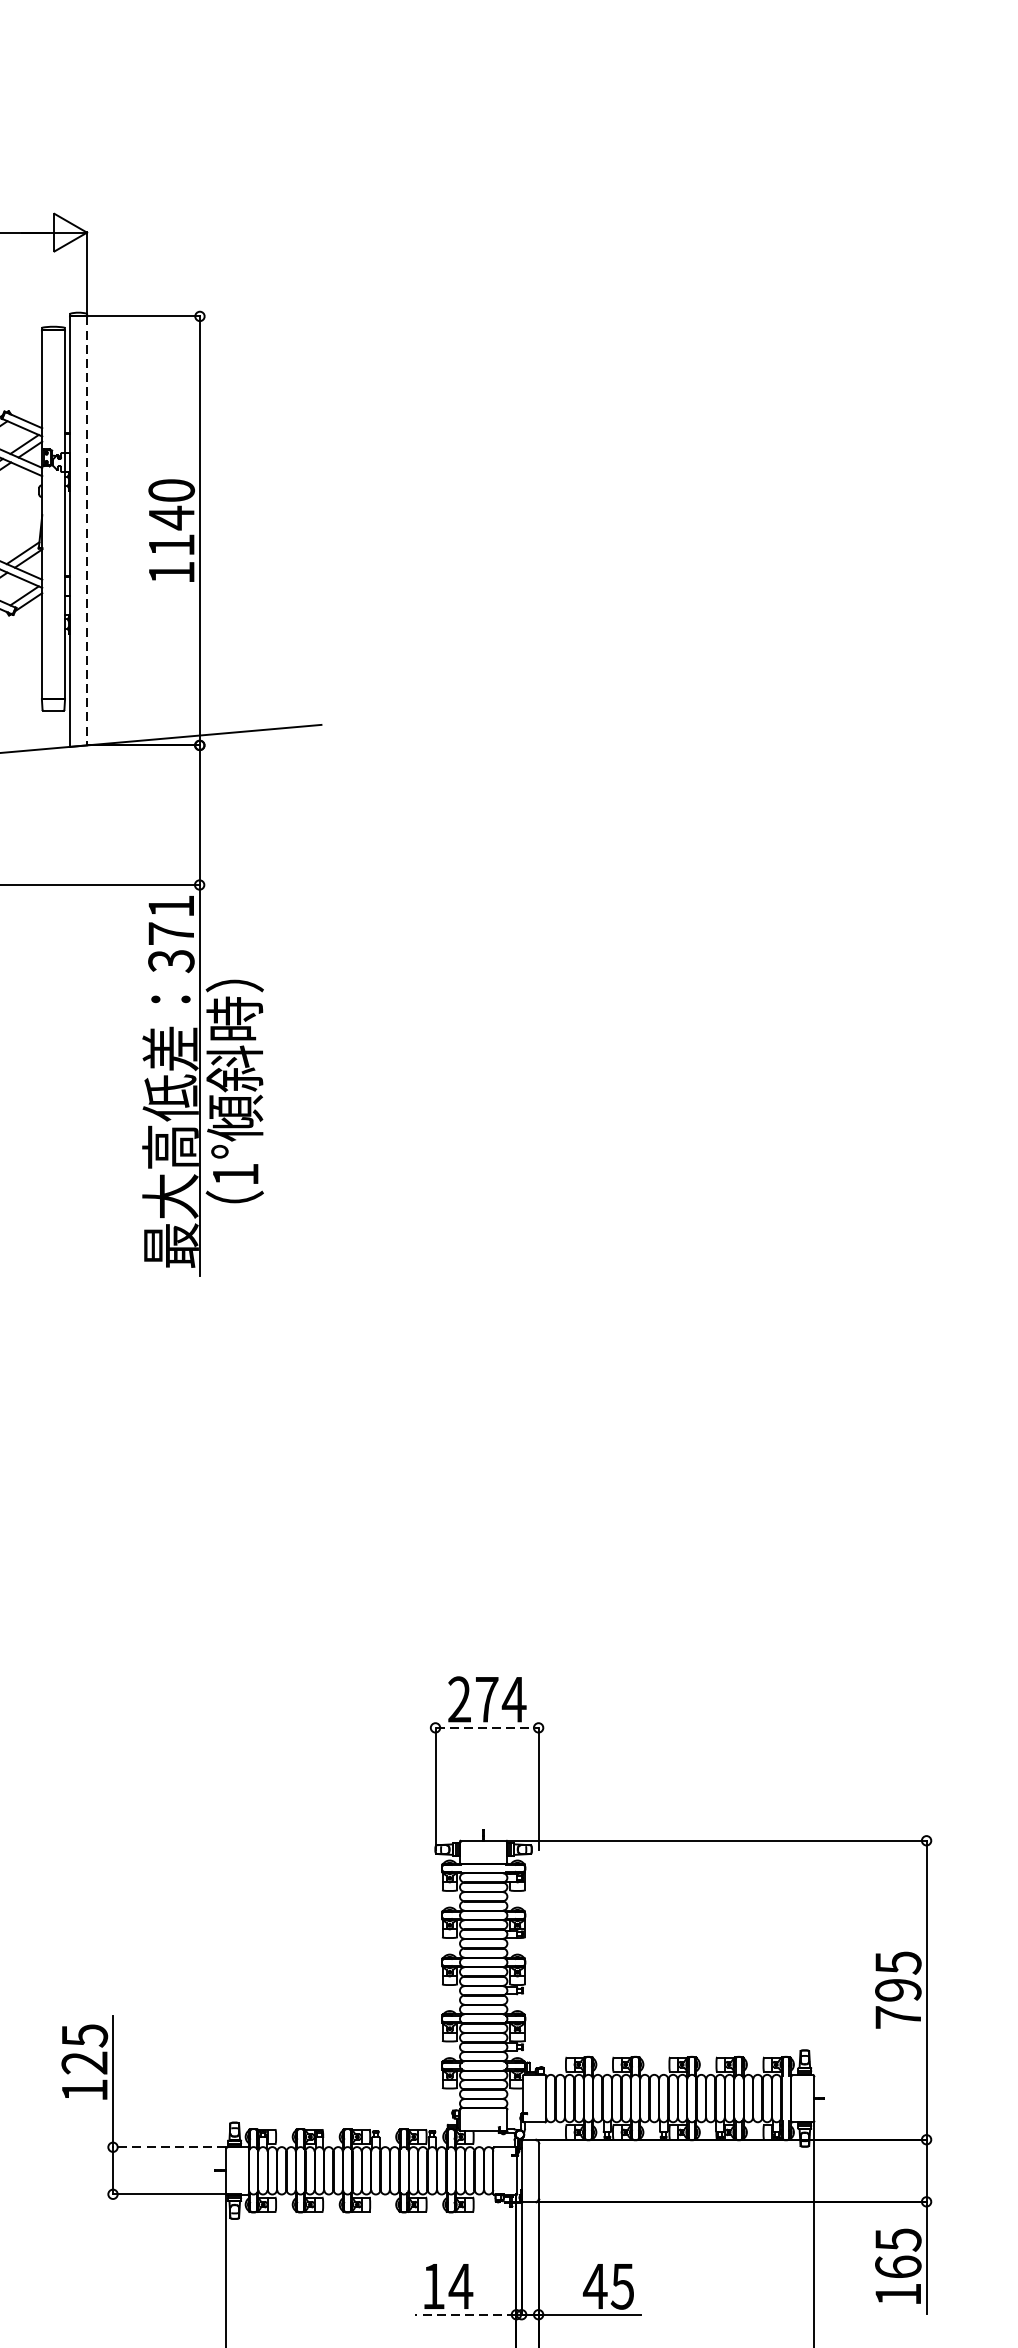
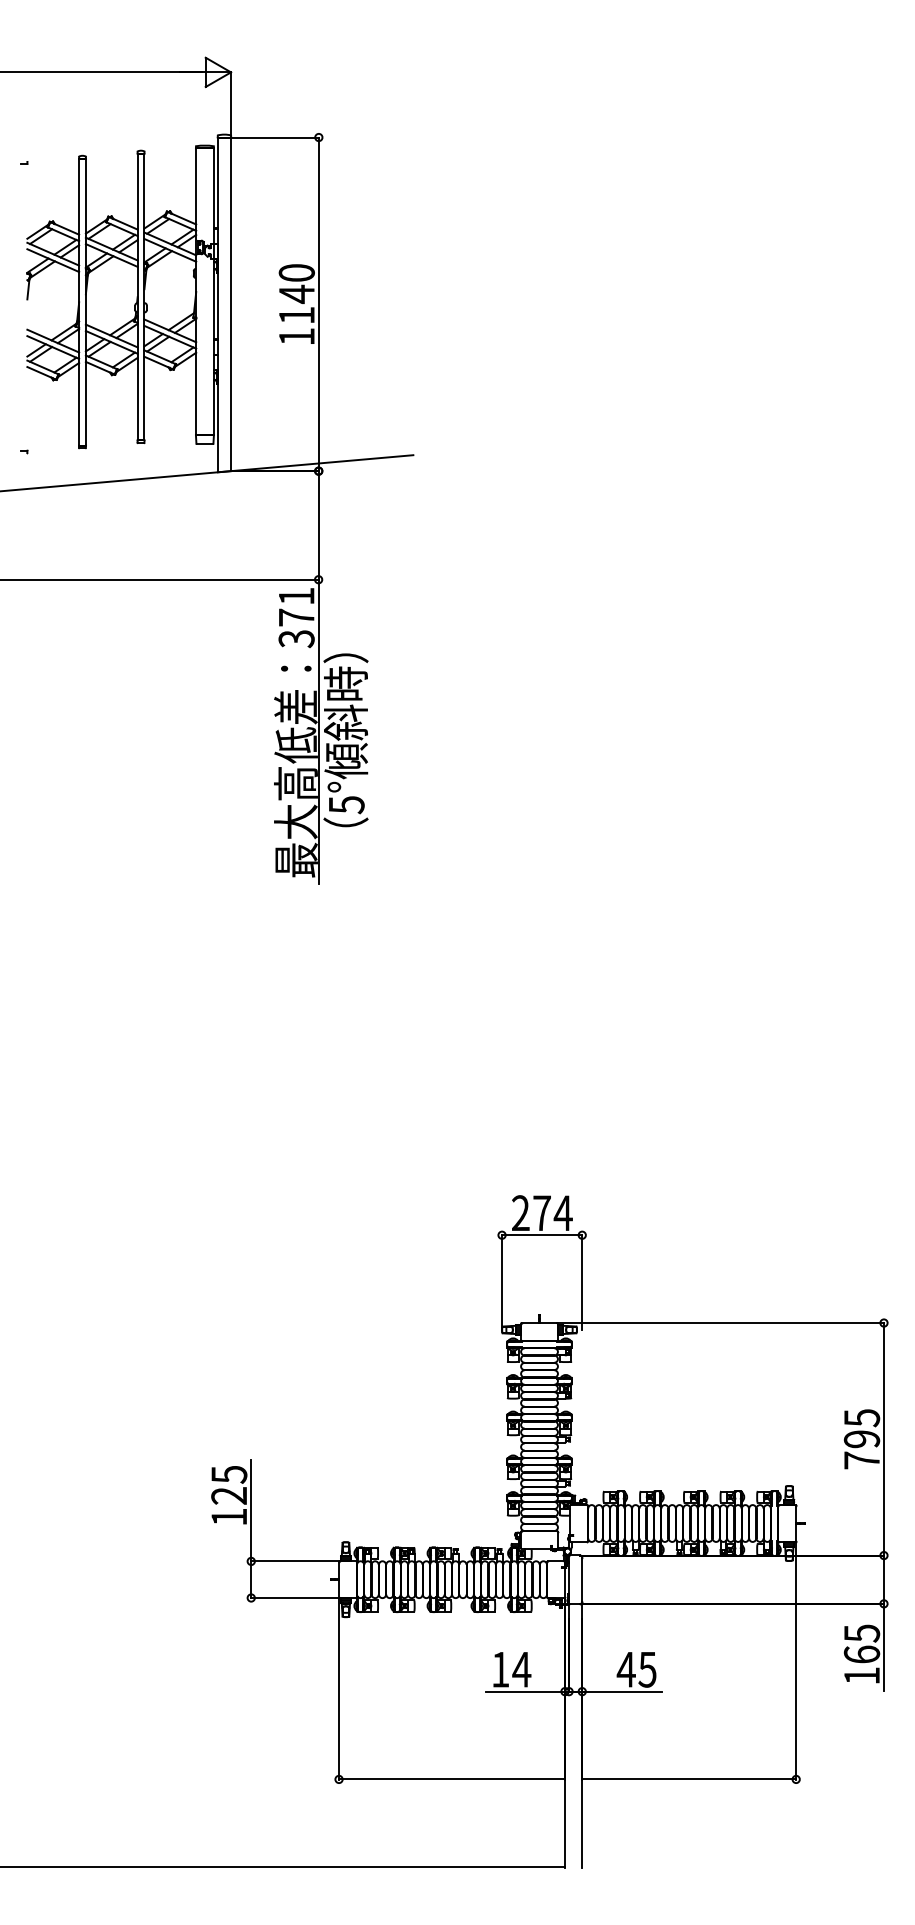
line: (87, 531) -> (231, 304), dashed -> solid
text: (235, 1175) -> (346, 805), 1° -> 5°
line: (487, 1728) -> (542, 1235), dashed -> solid
line: (168, 2147) -> (294, 1561), dashed -> solid
line: (465, 2314) -> (525, 1691), dashed -> solid

